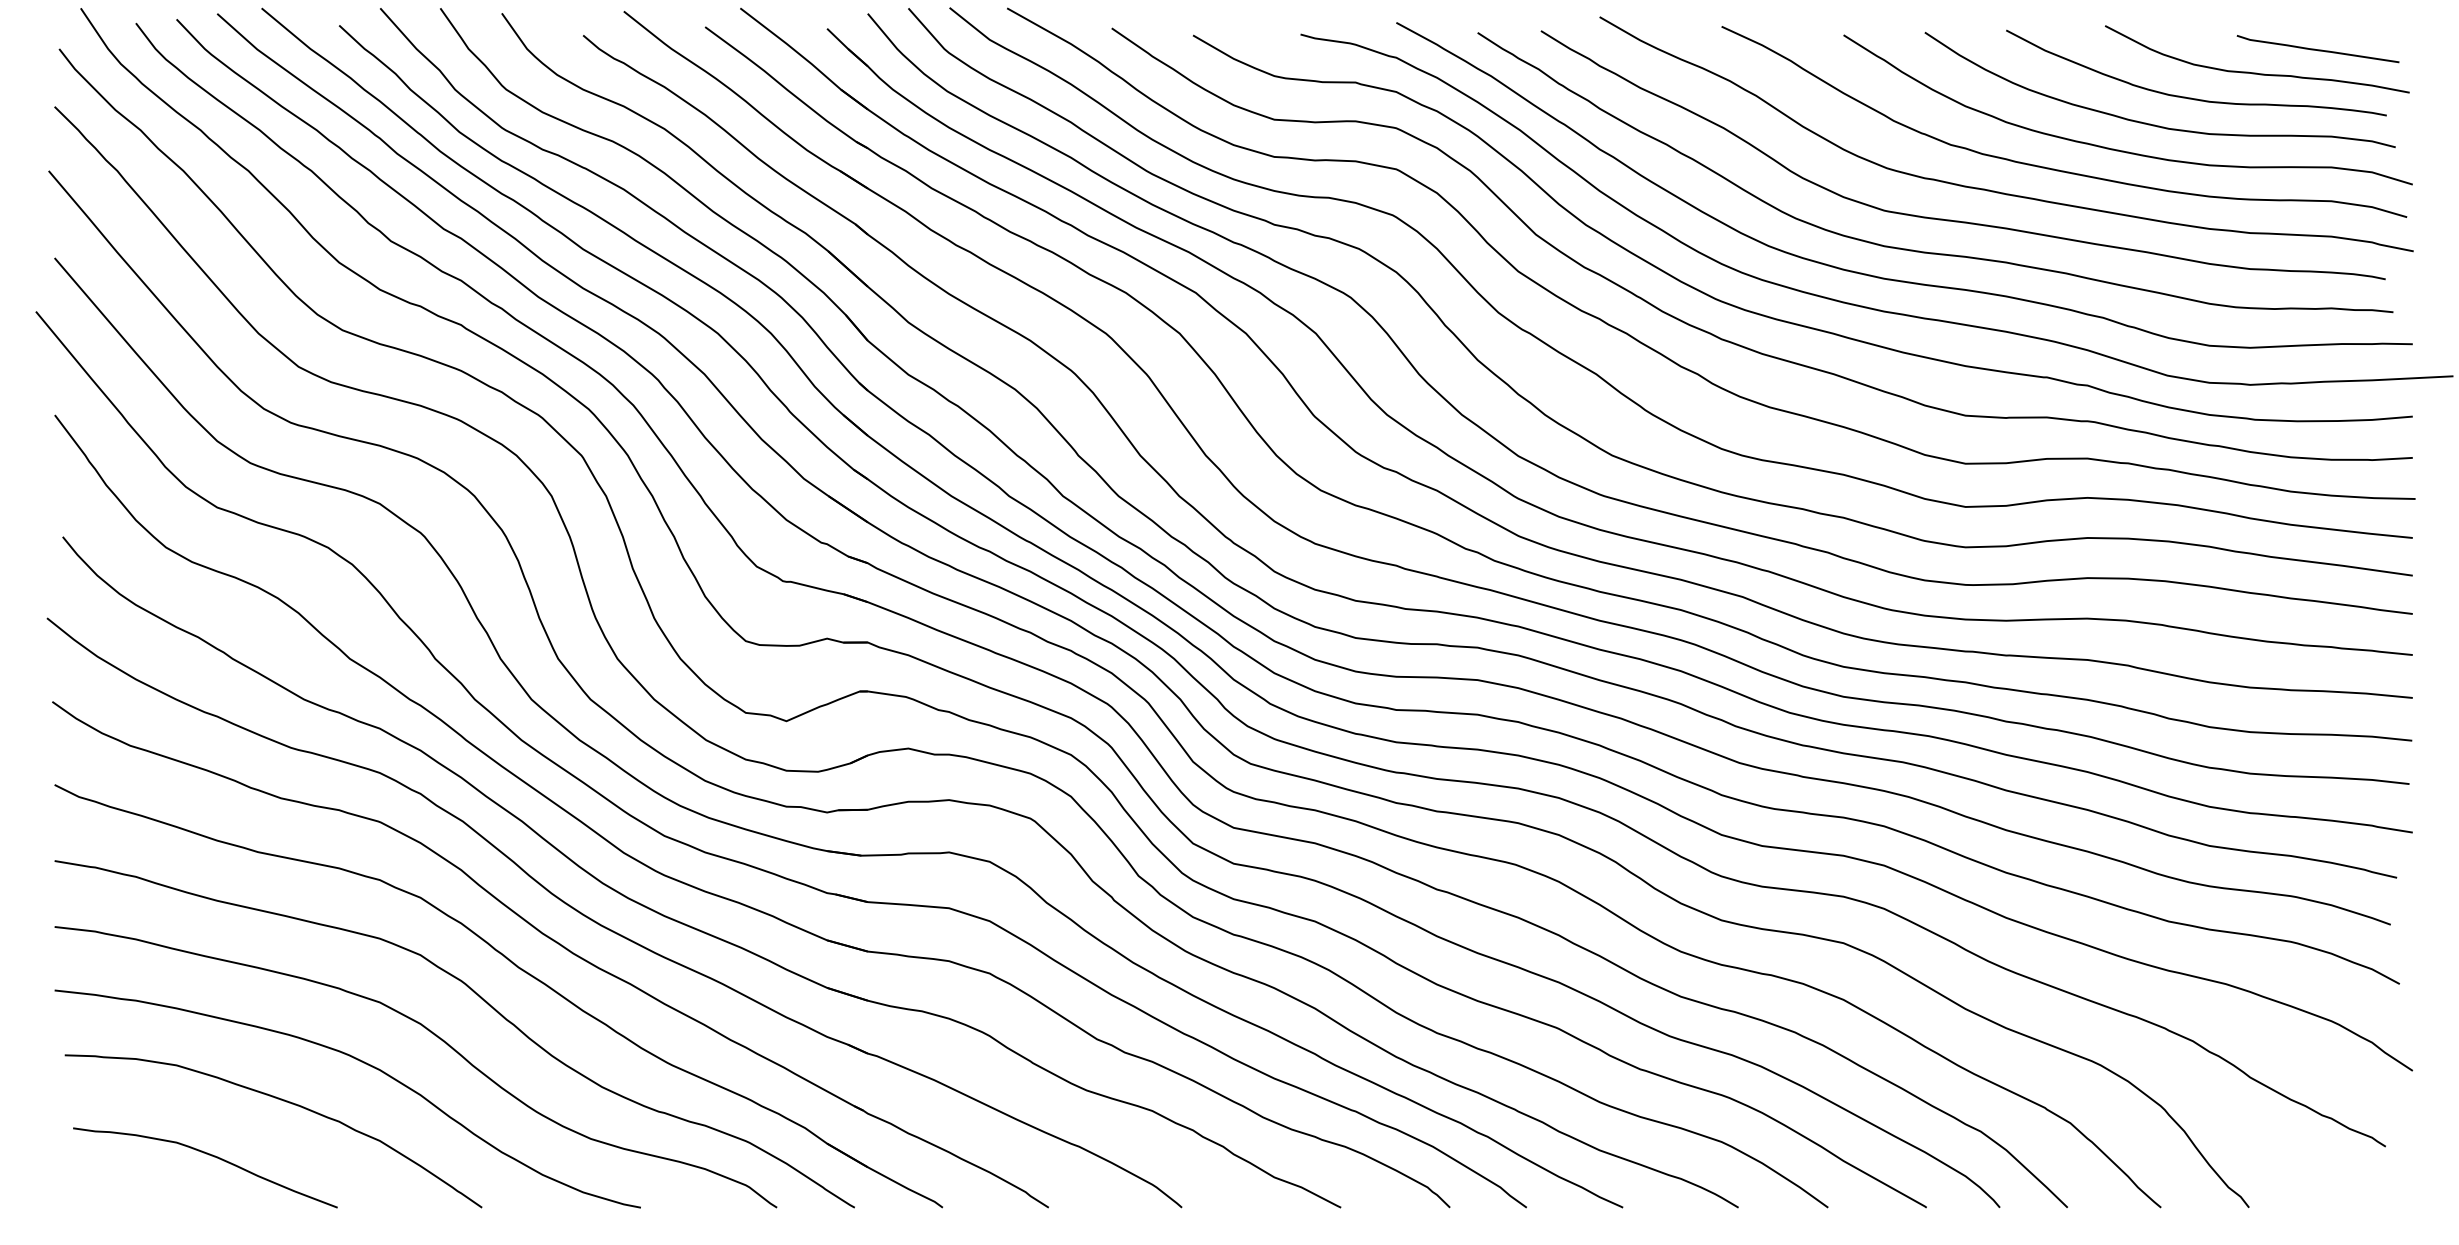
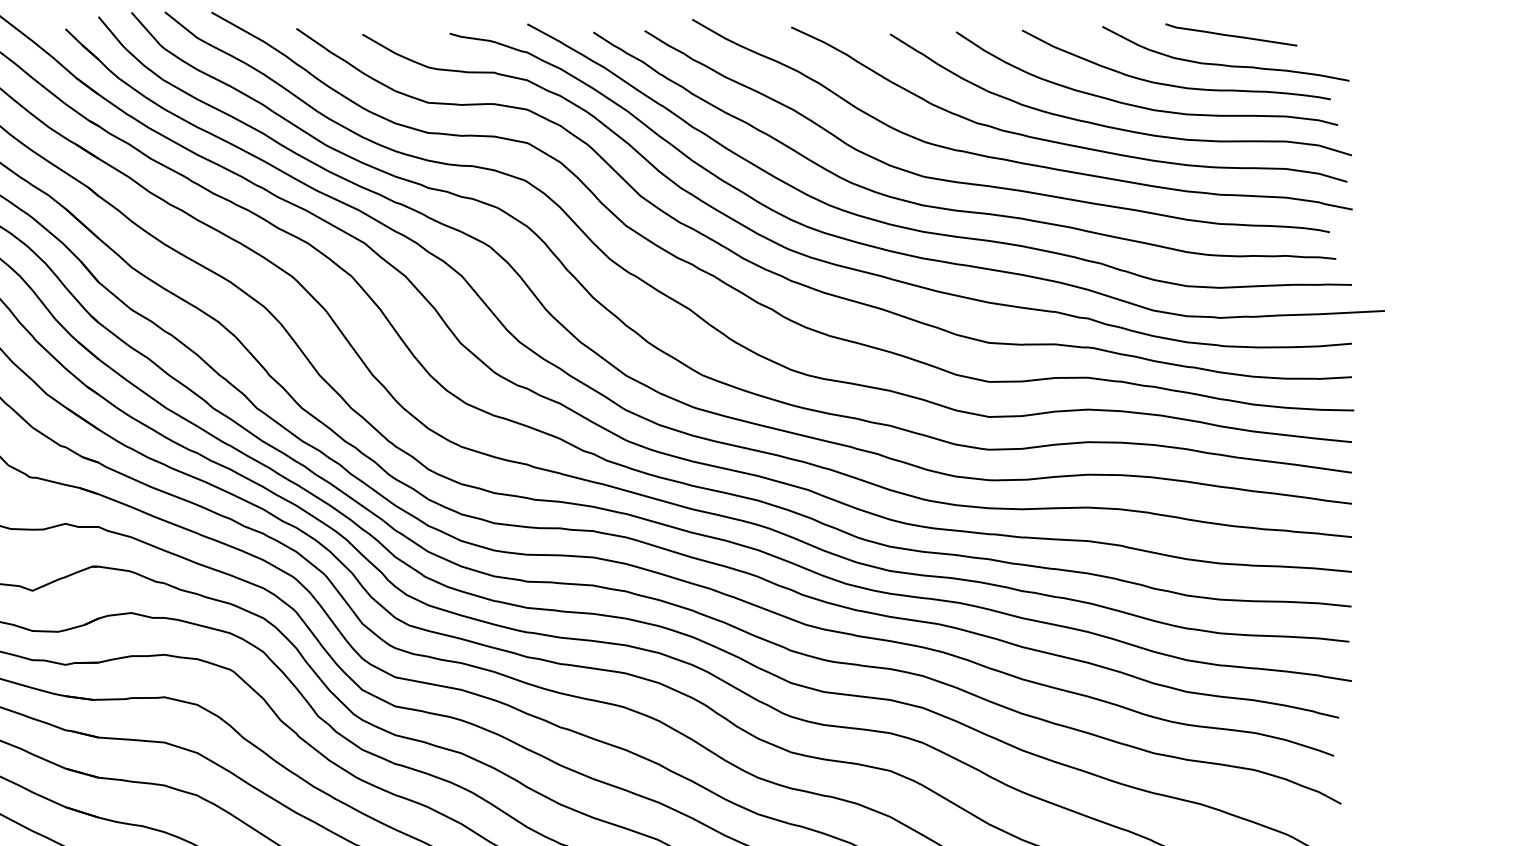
curve: (2317, 49) -> (1230, 35), moved

